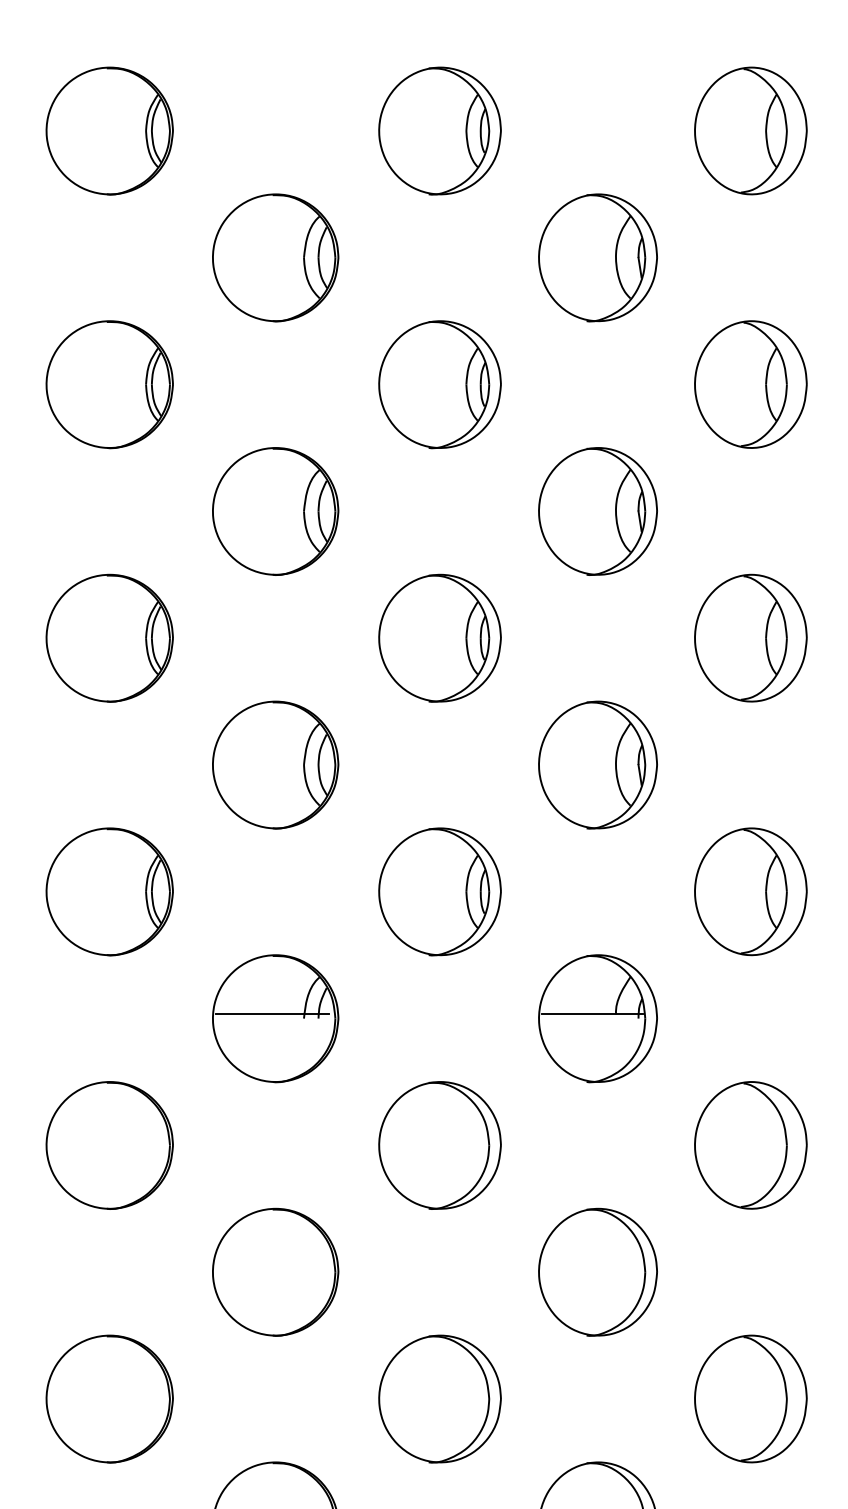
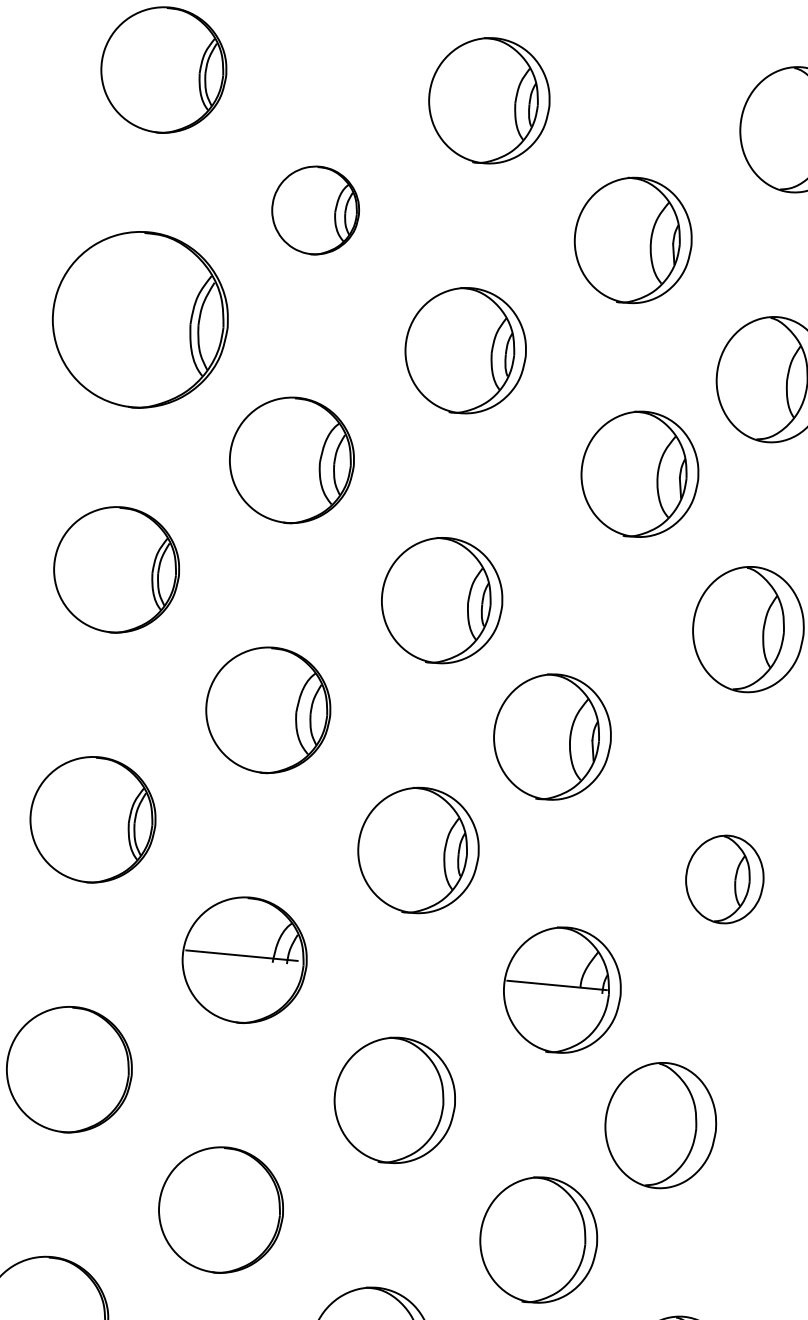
part: (275, 257) -> (315, 210), size x0.7
part: (109, 384) -> (140, 319), size x1.4
part: (597, 511) -> (639, 474), moved
part: (597, 764) -> (552, 736), moved
part: (750, 891) -> (724, 879), size x0.7
part: (750, 1145) -> (660, 1125), moved

